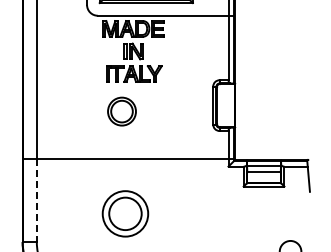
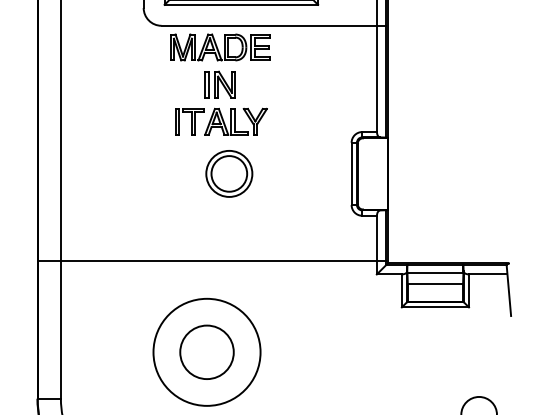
part: (121, 111) -> (228, 173), moved
line: (36, 200) -> (60, 330), dashed -> solid
circle: (125, 213) -> (207, 351), size x1.43

